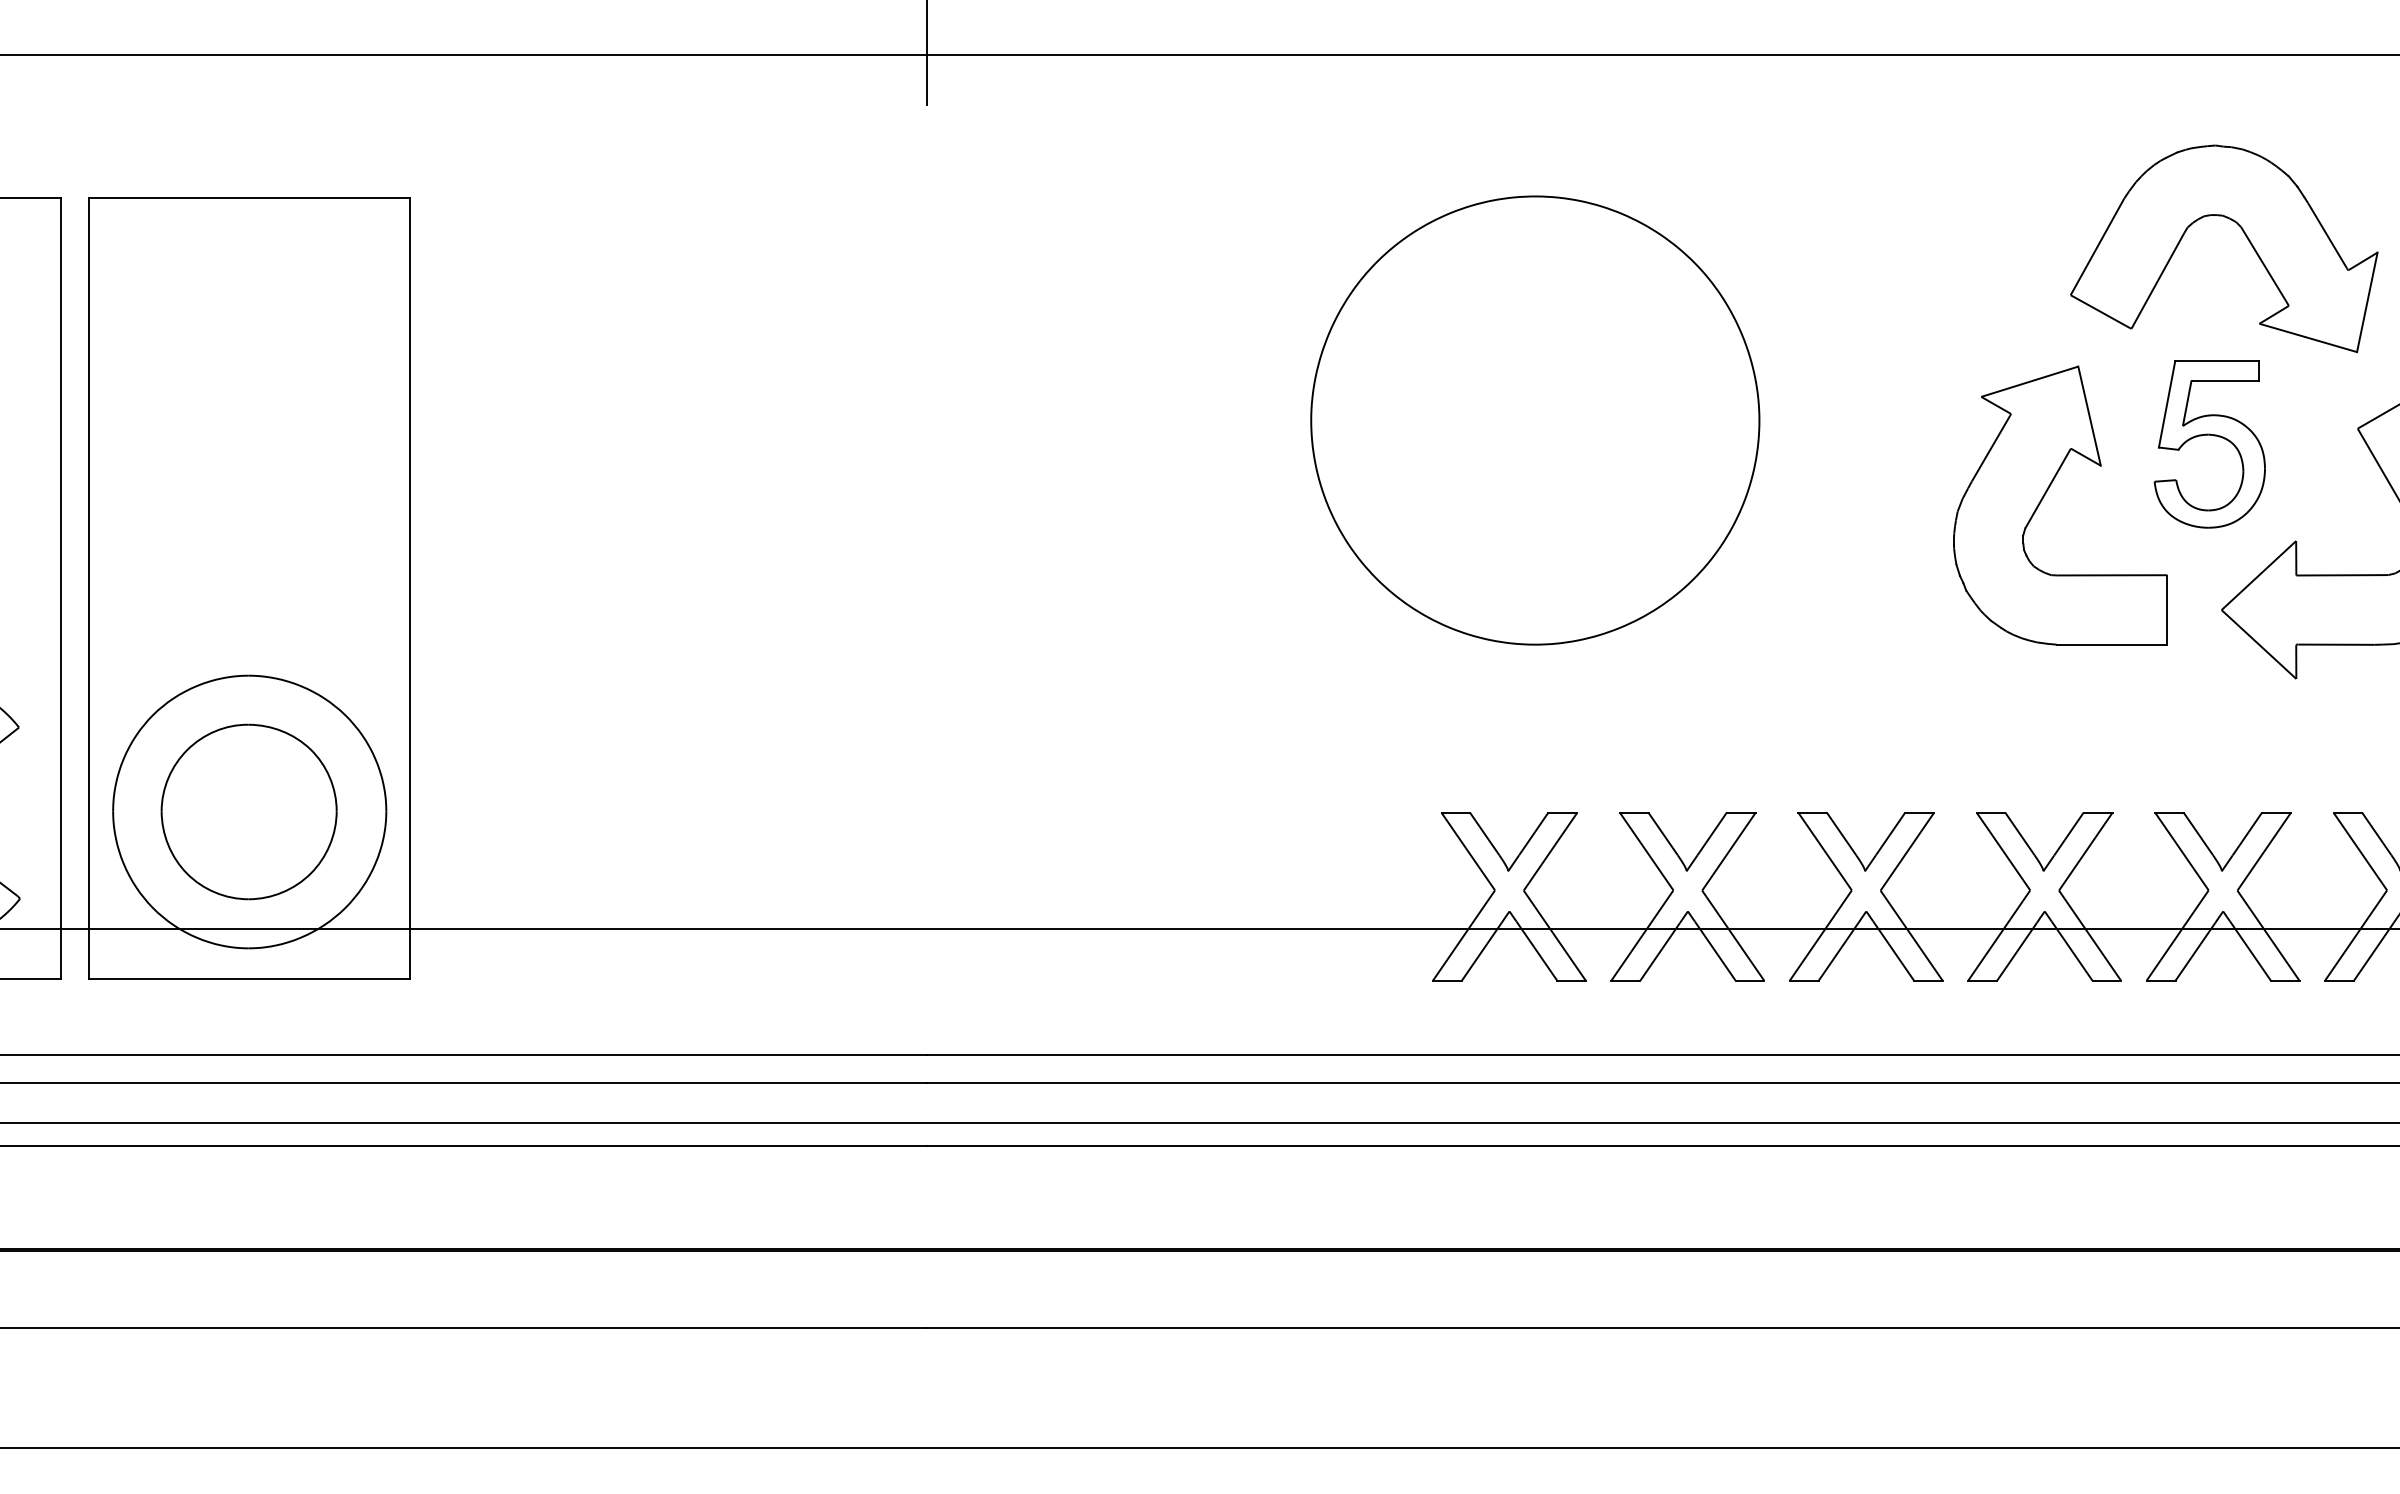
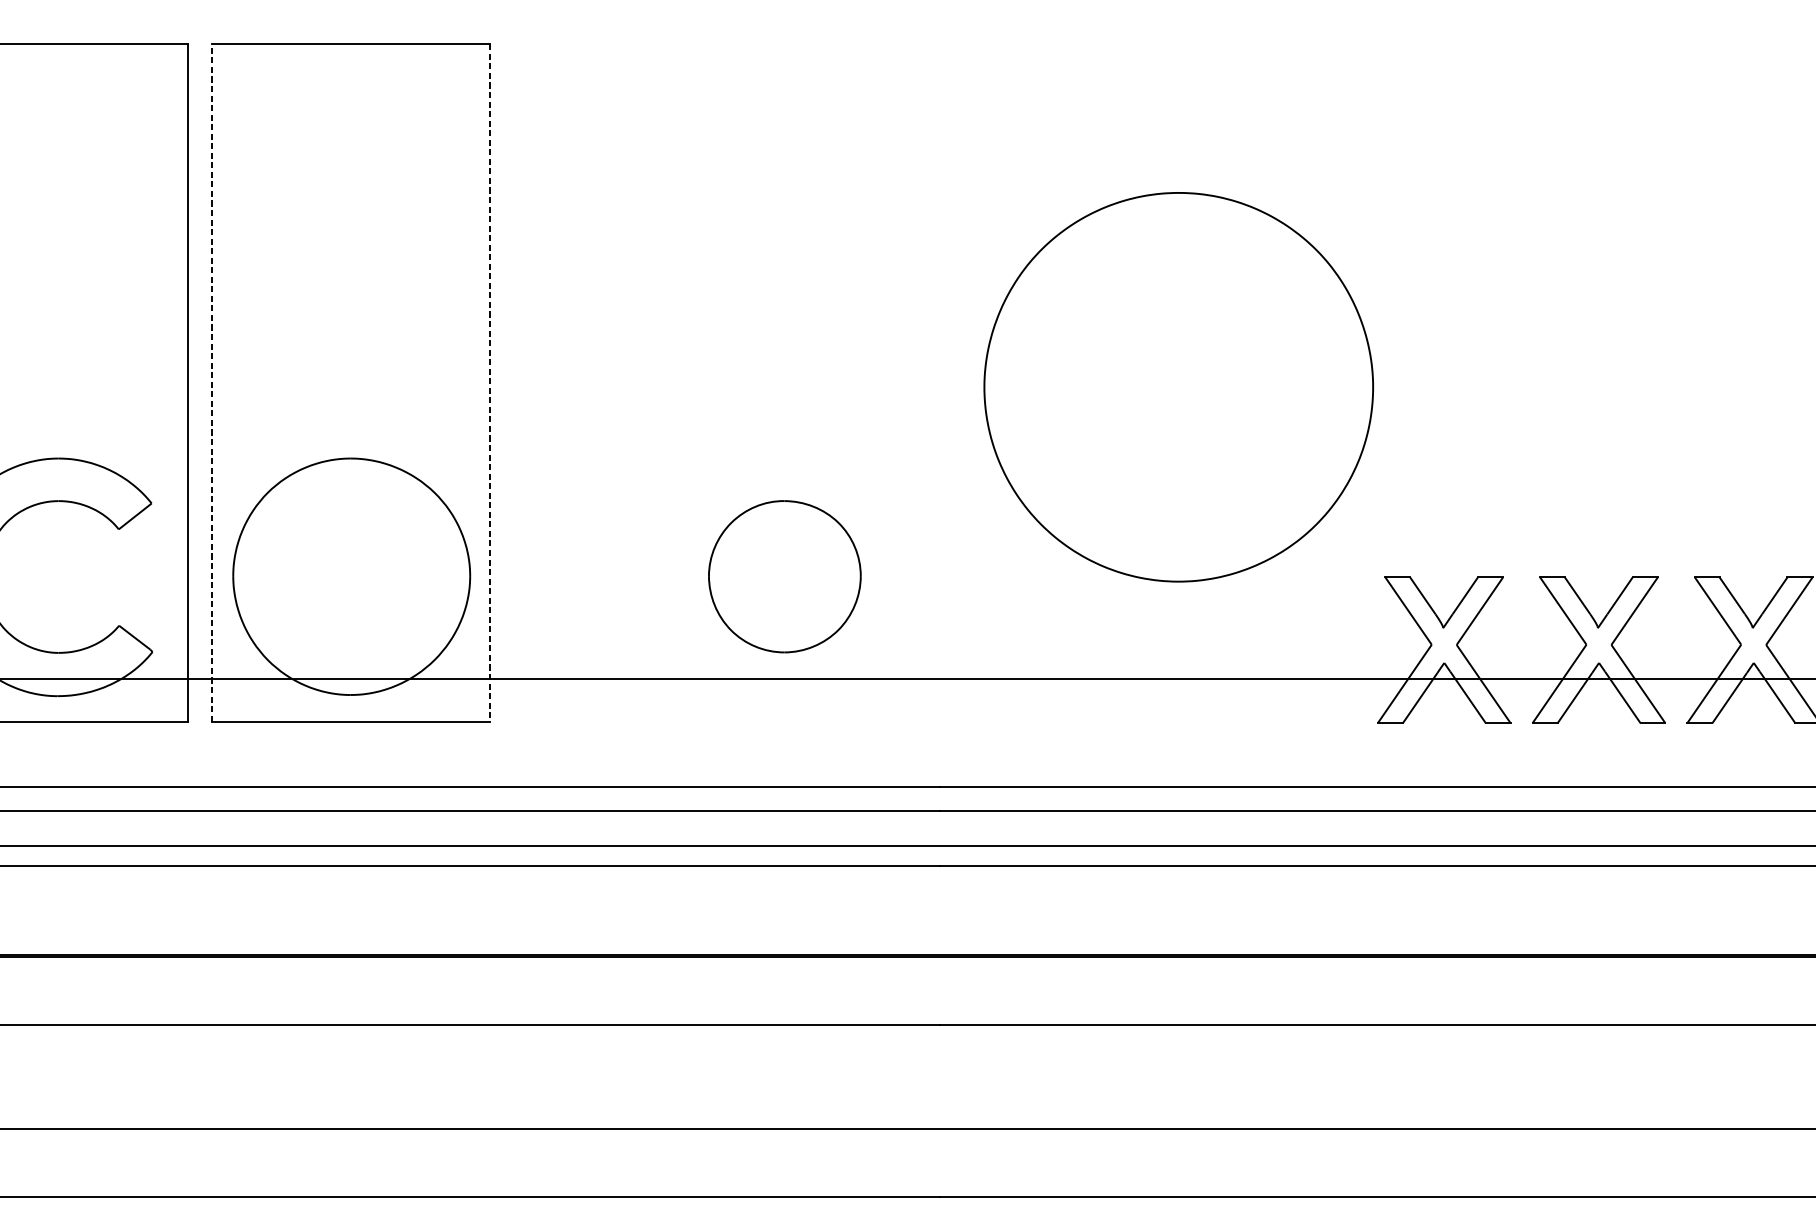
part: (1535, 420) -> (1178, 387), moved
line: (88, 588) -> (211, 382), solid -> dashed
line: (409, 588) -> (490, 382), solid -> dashed
part: (248, 811) -> (784, 576), moved

